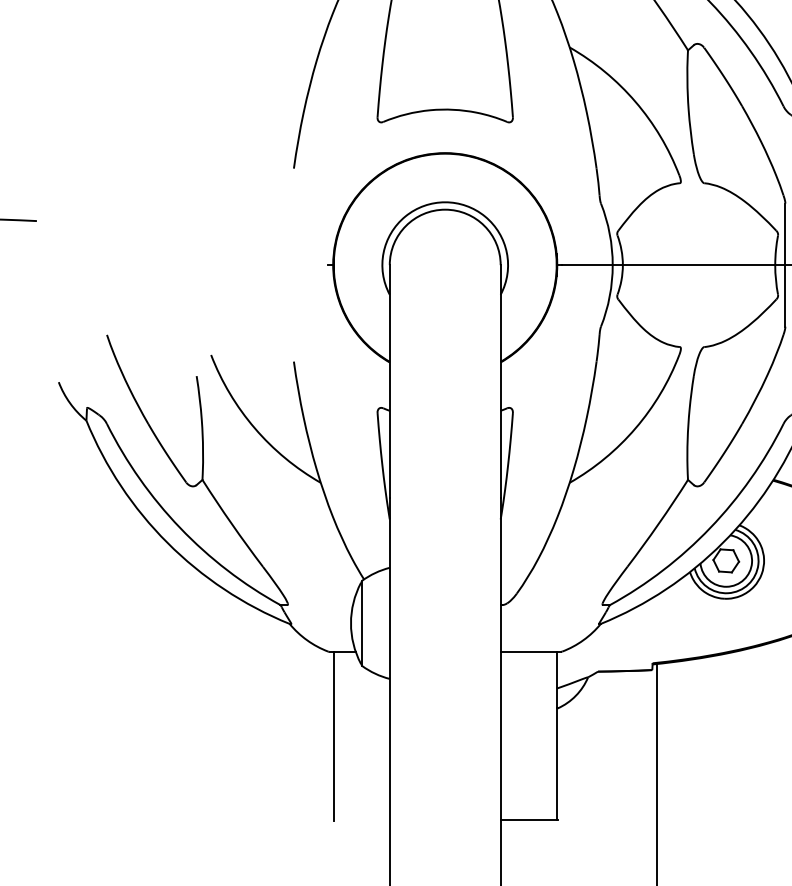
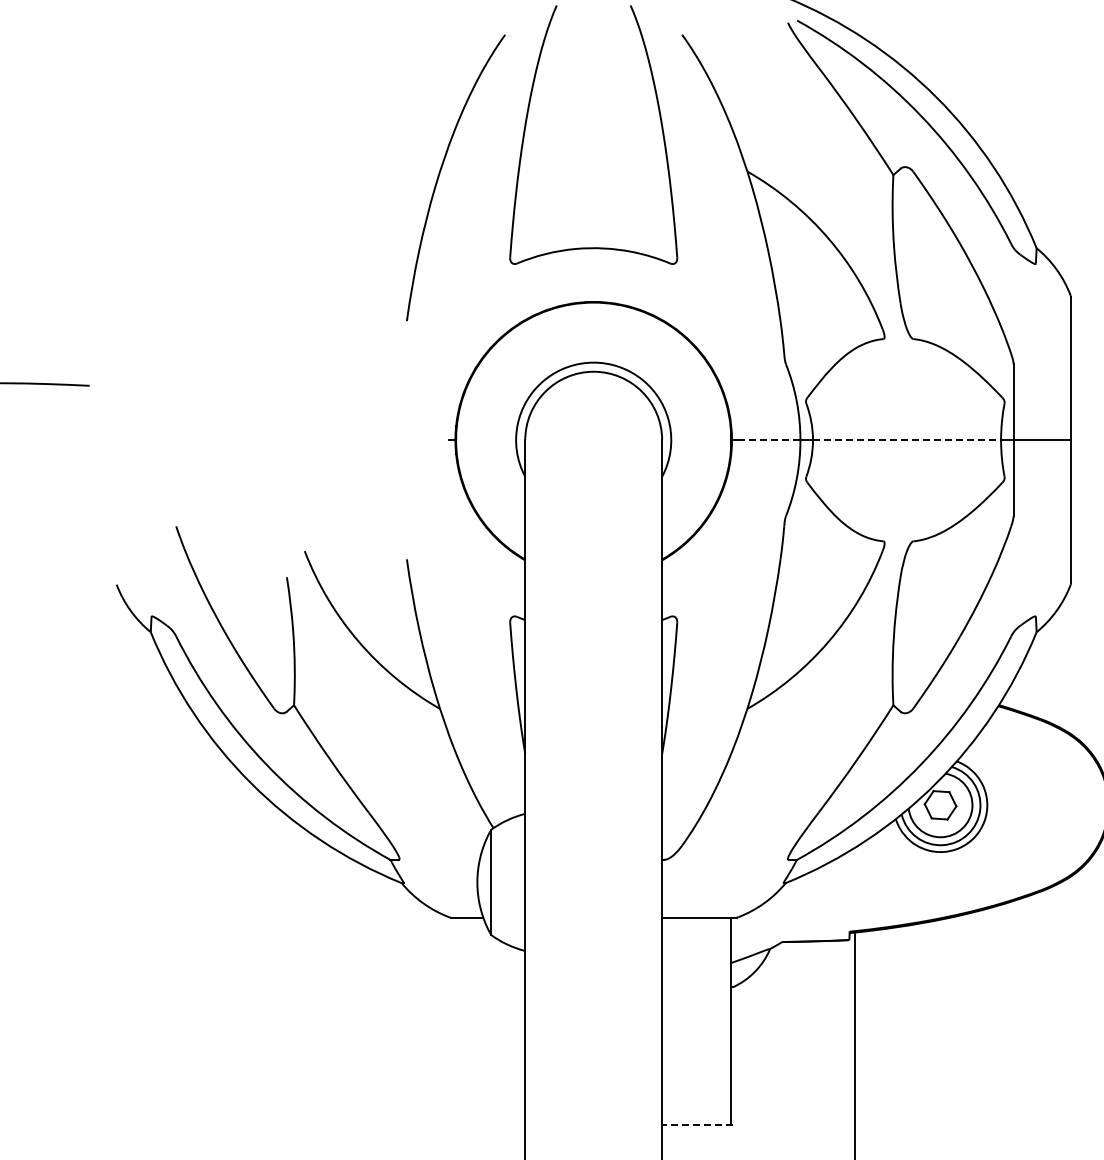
line: (587, 265) -> (769, 440), solid -> dashed
line: (699, 265) -> (907, 440), solid -> dashed
line: (334, 736) -> (456, 1021), removed
line: (528, 820) -> (696, 1125), solid -> dashed

